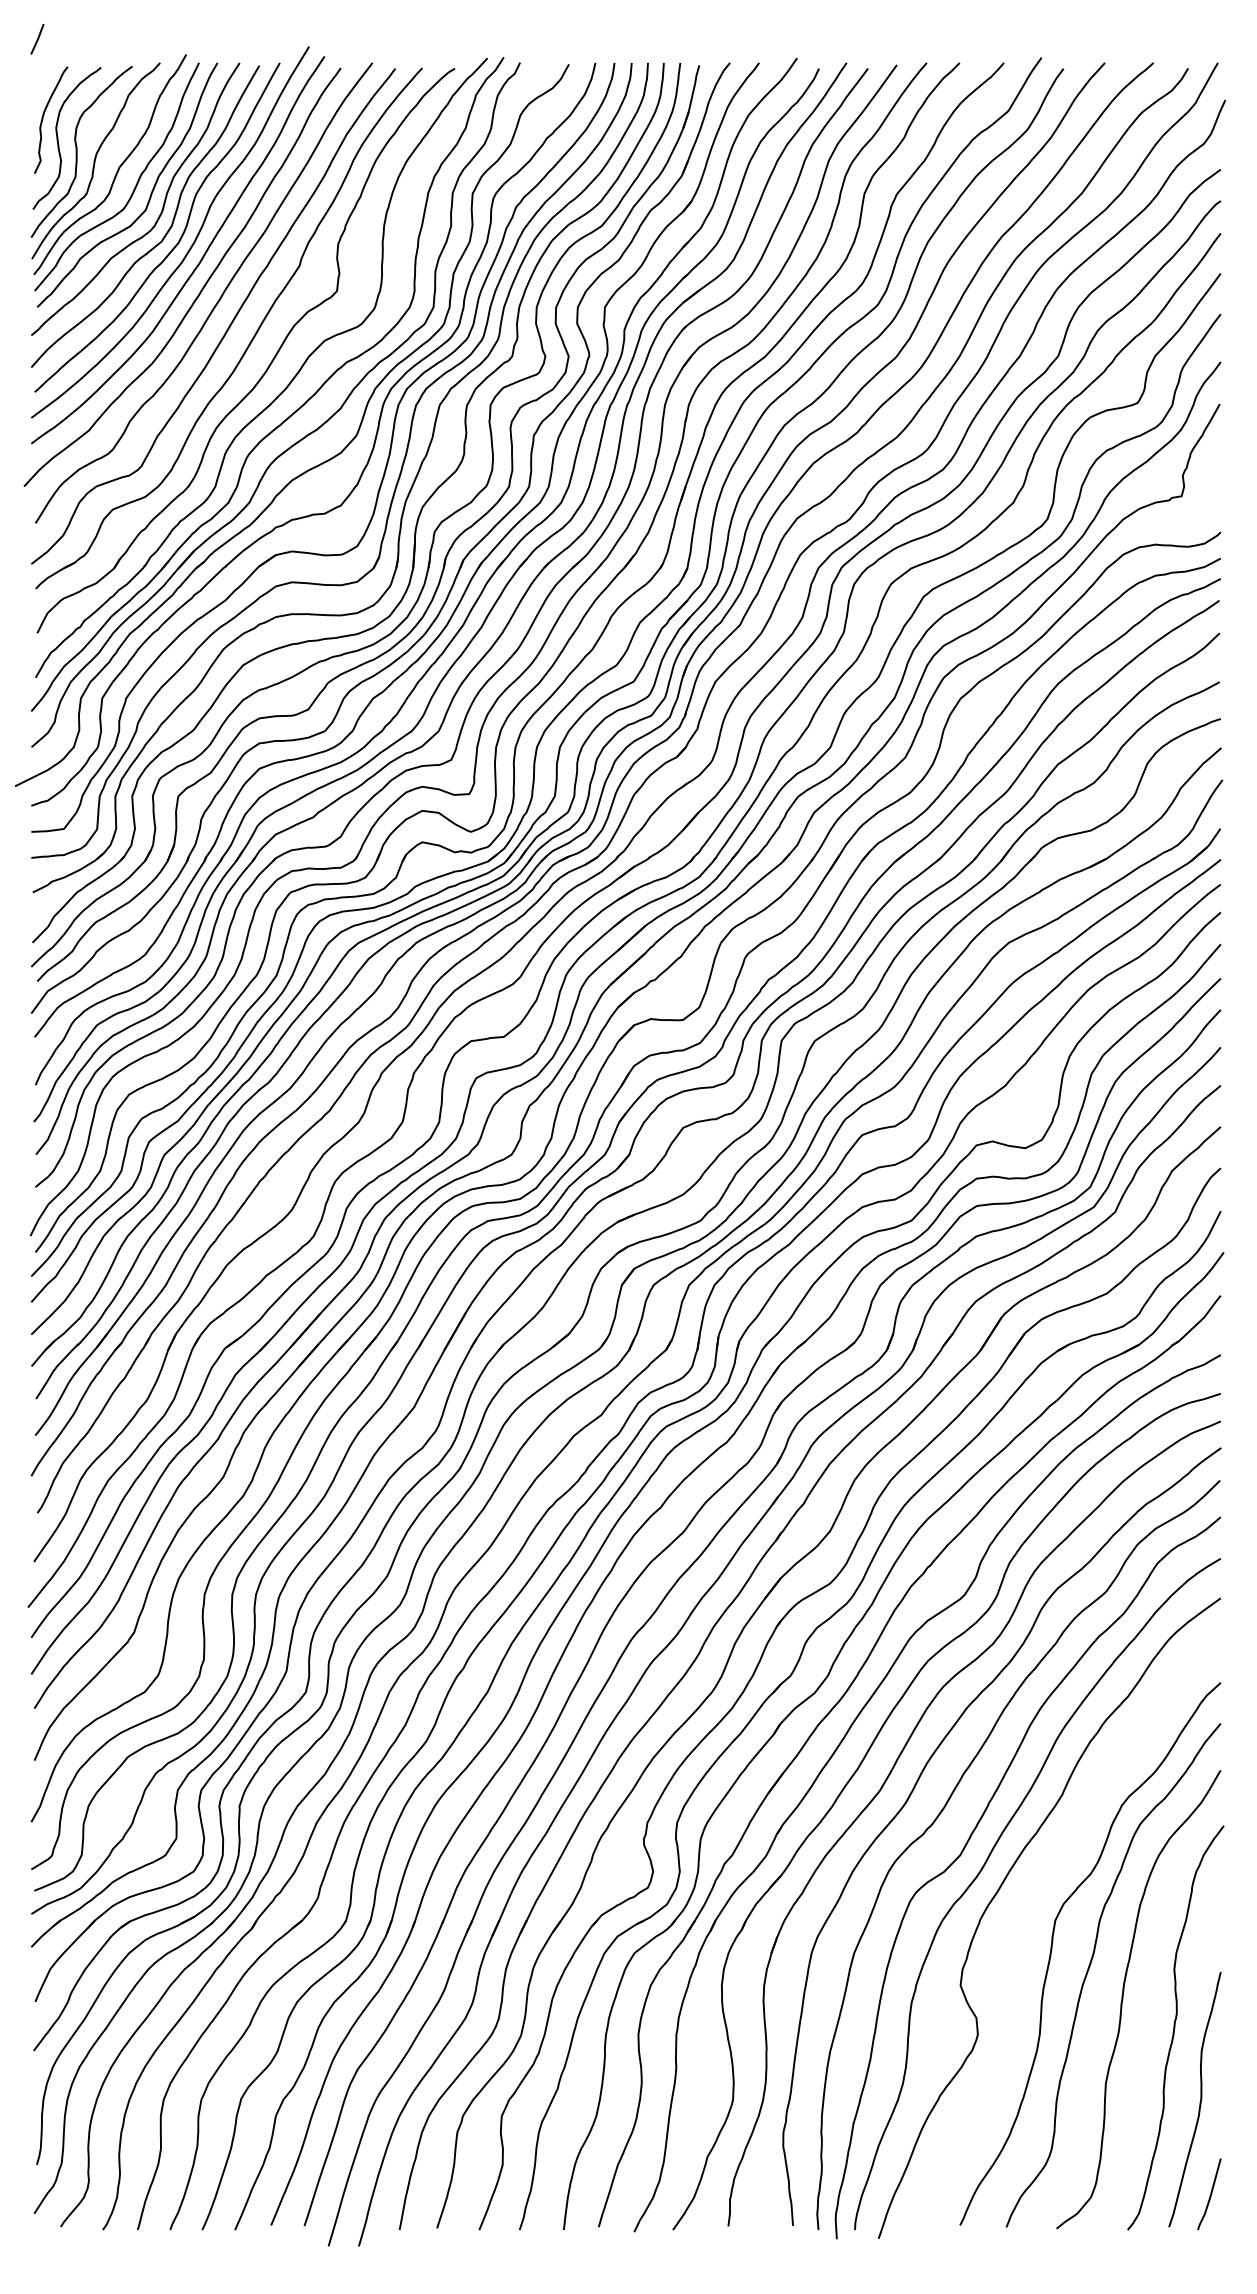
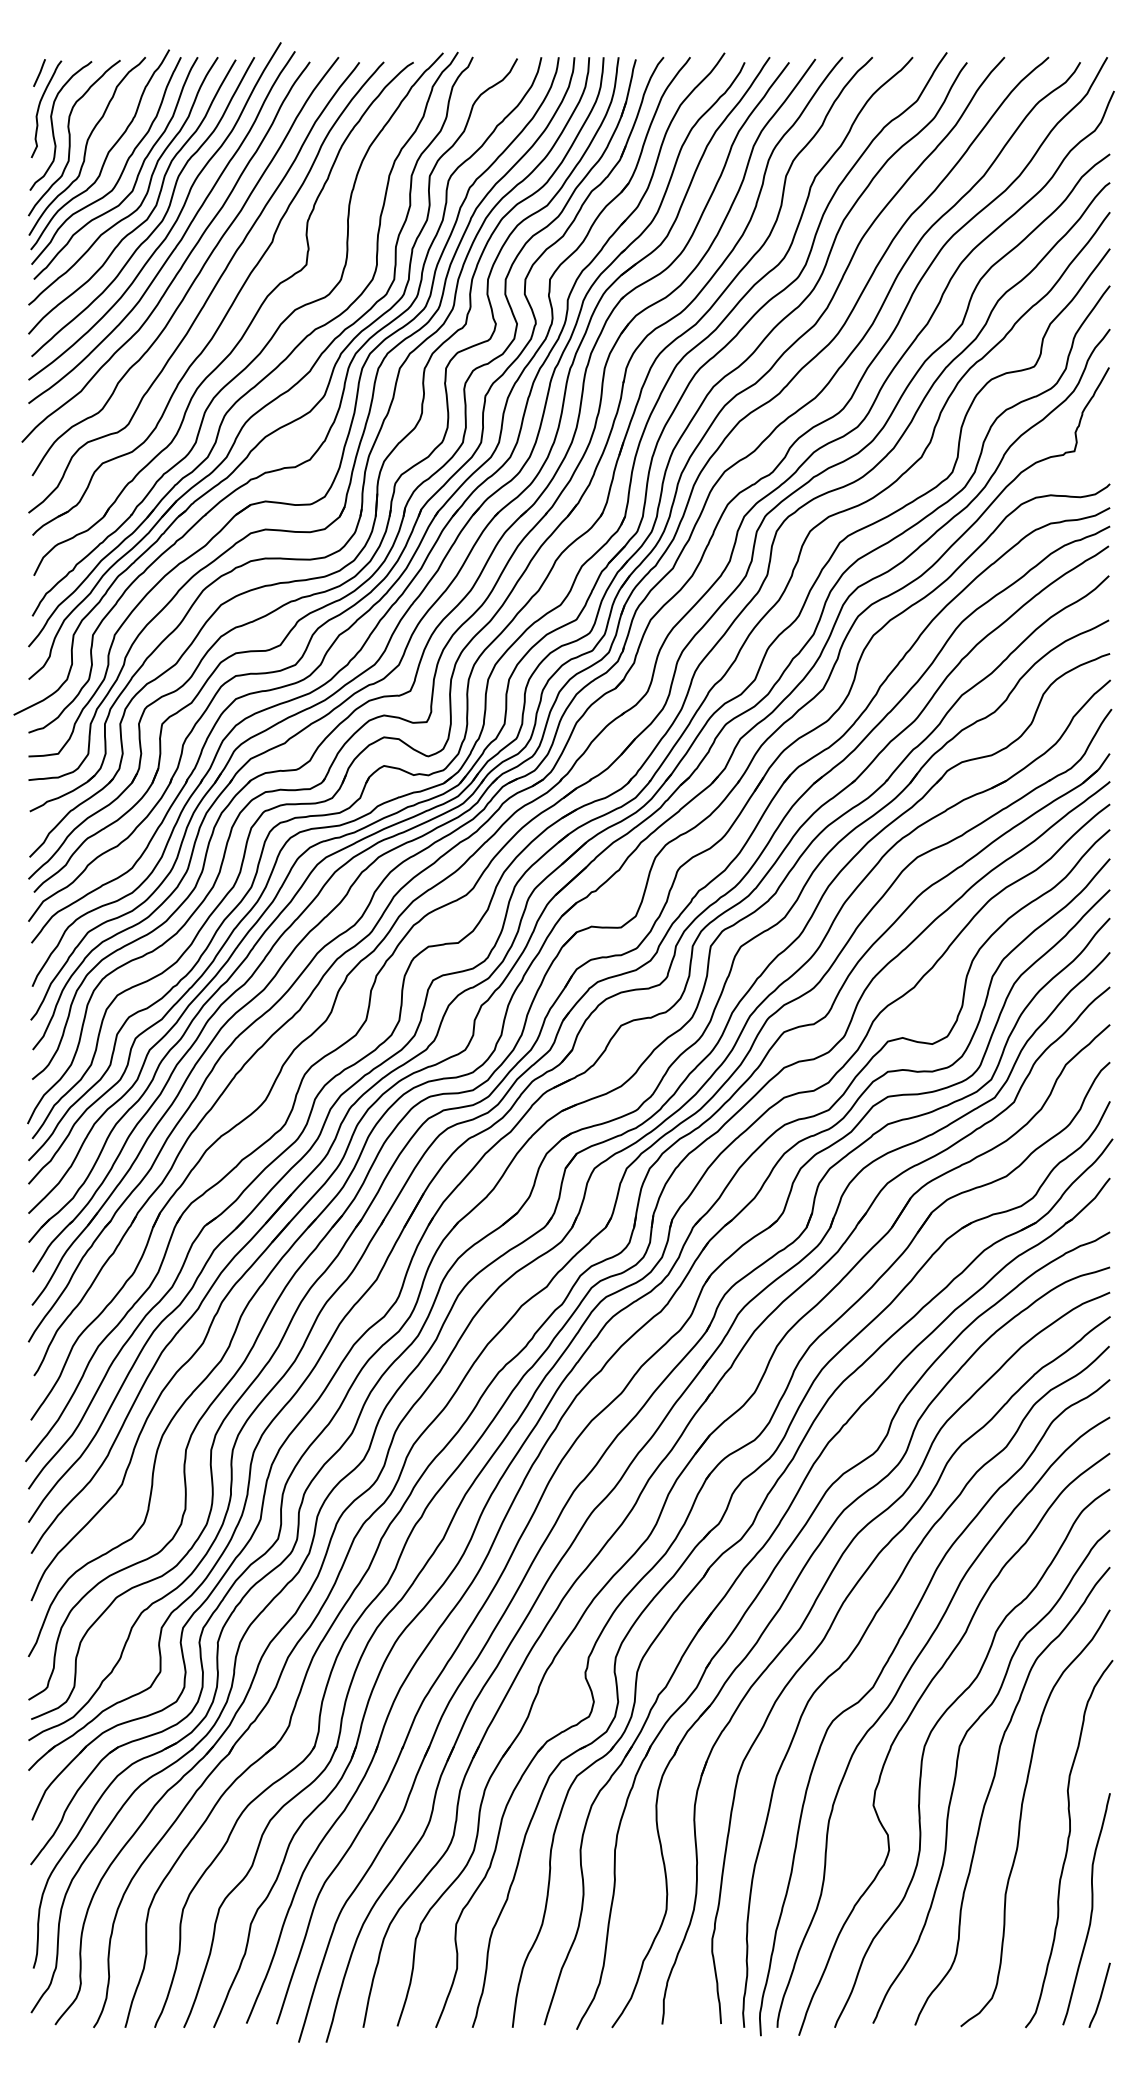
line: (37, 39) -> (39, 73), moved
curve: (1022, 1910) -> (929, 1737), added

